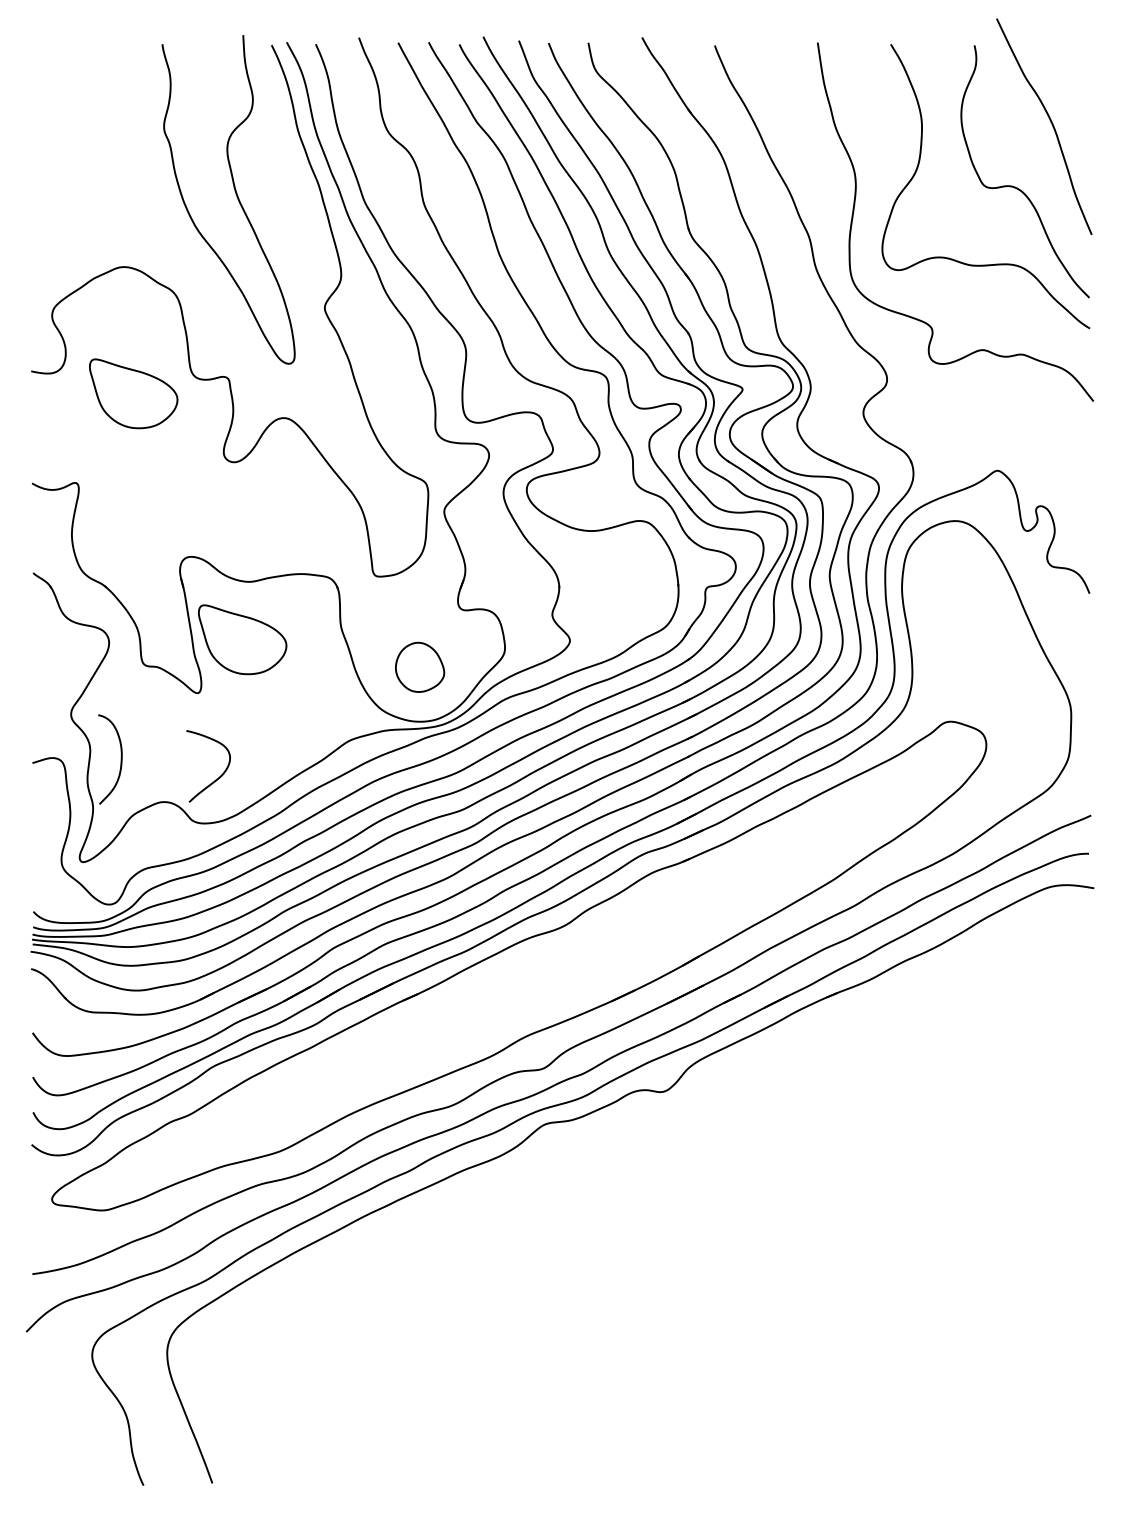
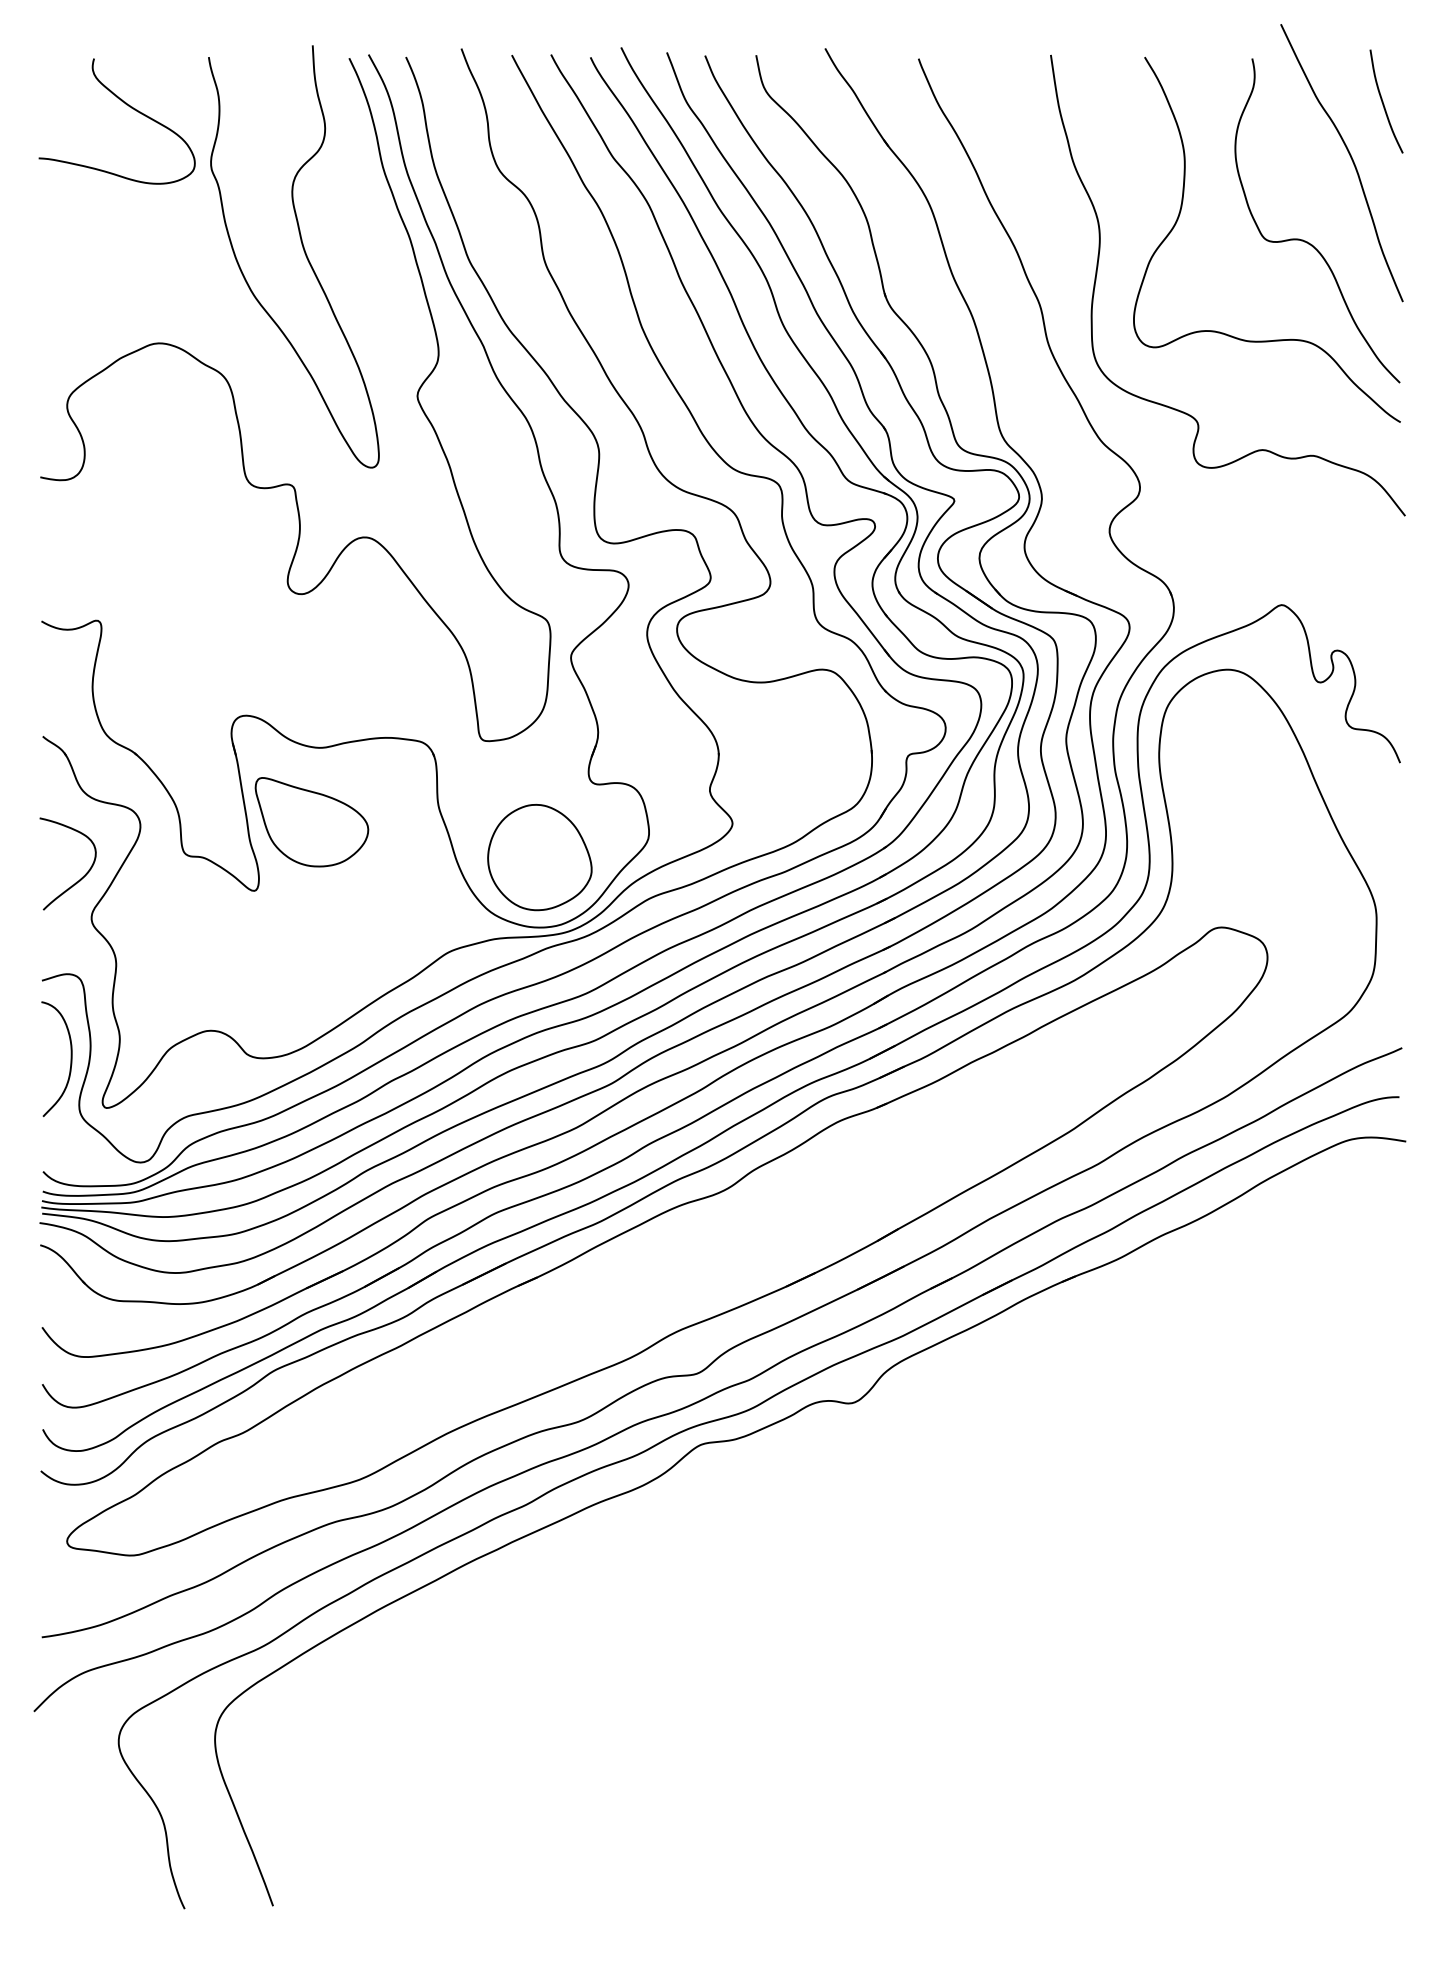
curve: (1076, 78) -> (1383, 101), added
curve: (98, 81) -> (126, 105), added
part: (133, 394) -> (171, 506), removed
part: (419, 667) -> (539, 857), size x1.67
curve: (120, 759) -> (70, 1059), moved
curve: (218, 776) -> (81, 877), moved

